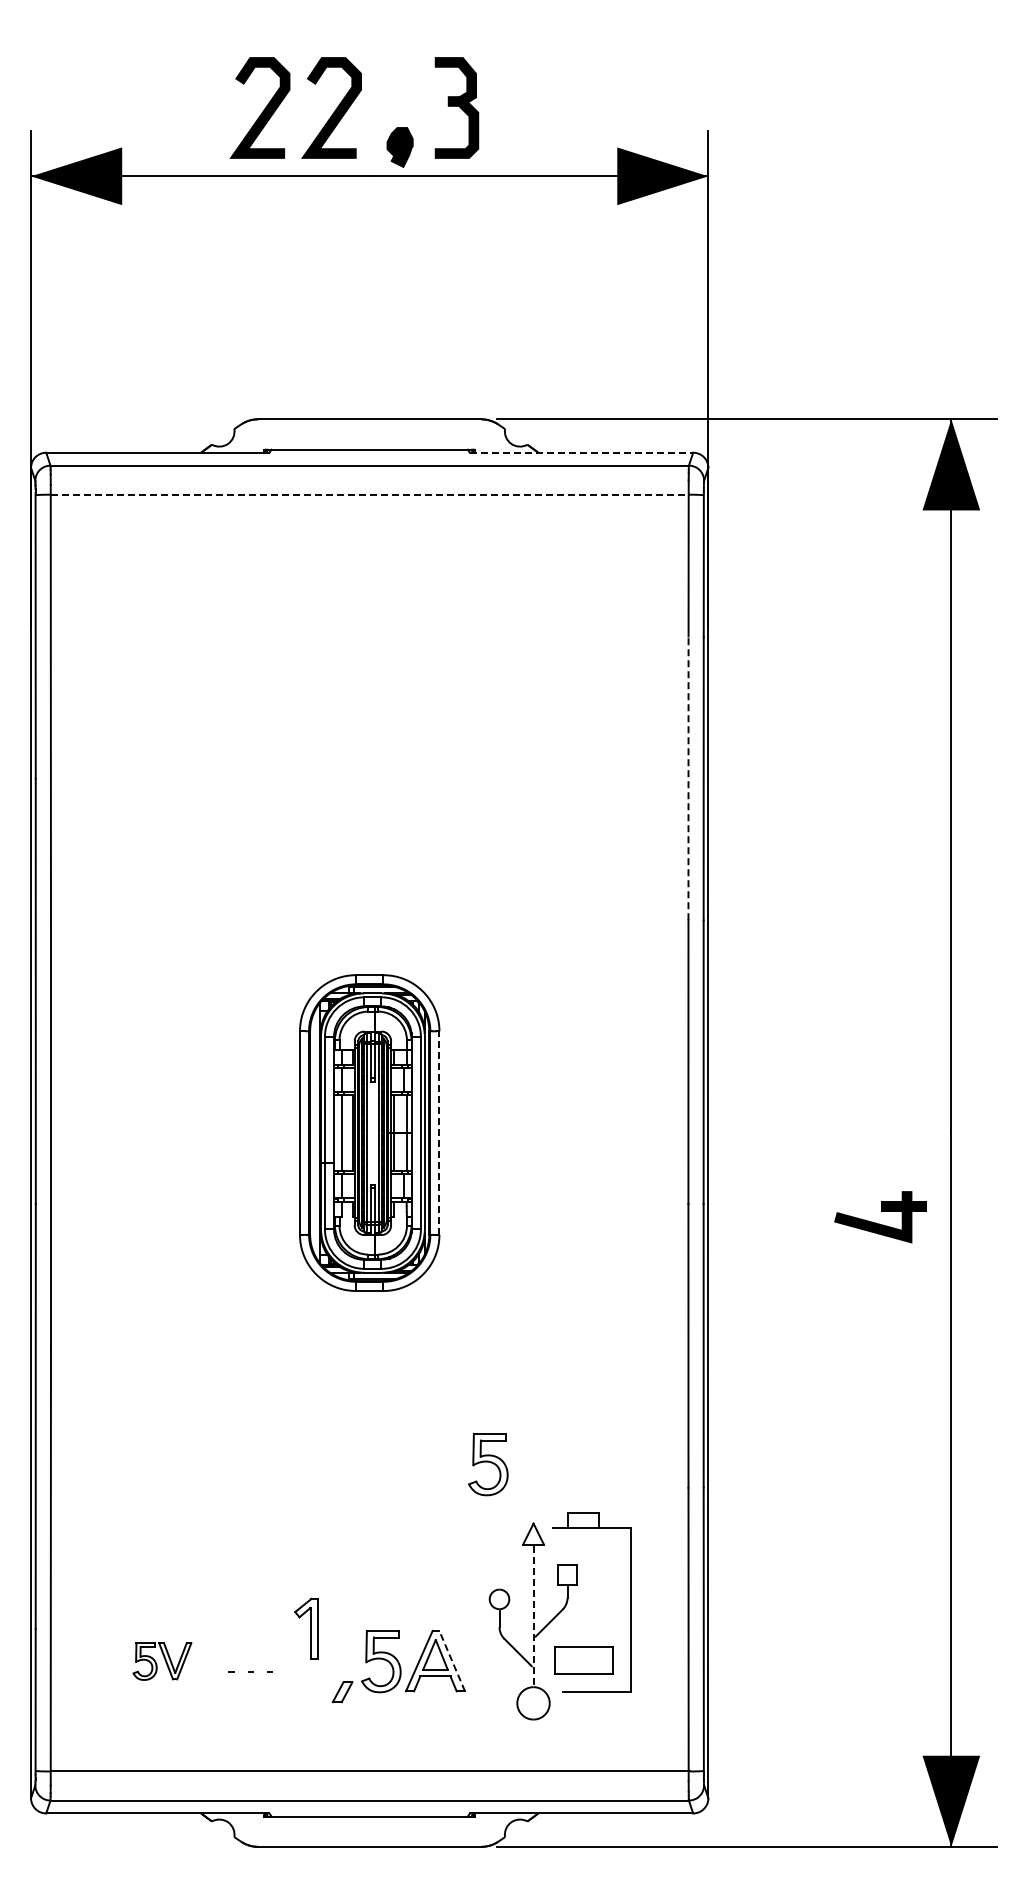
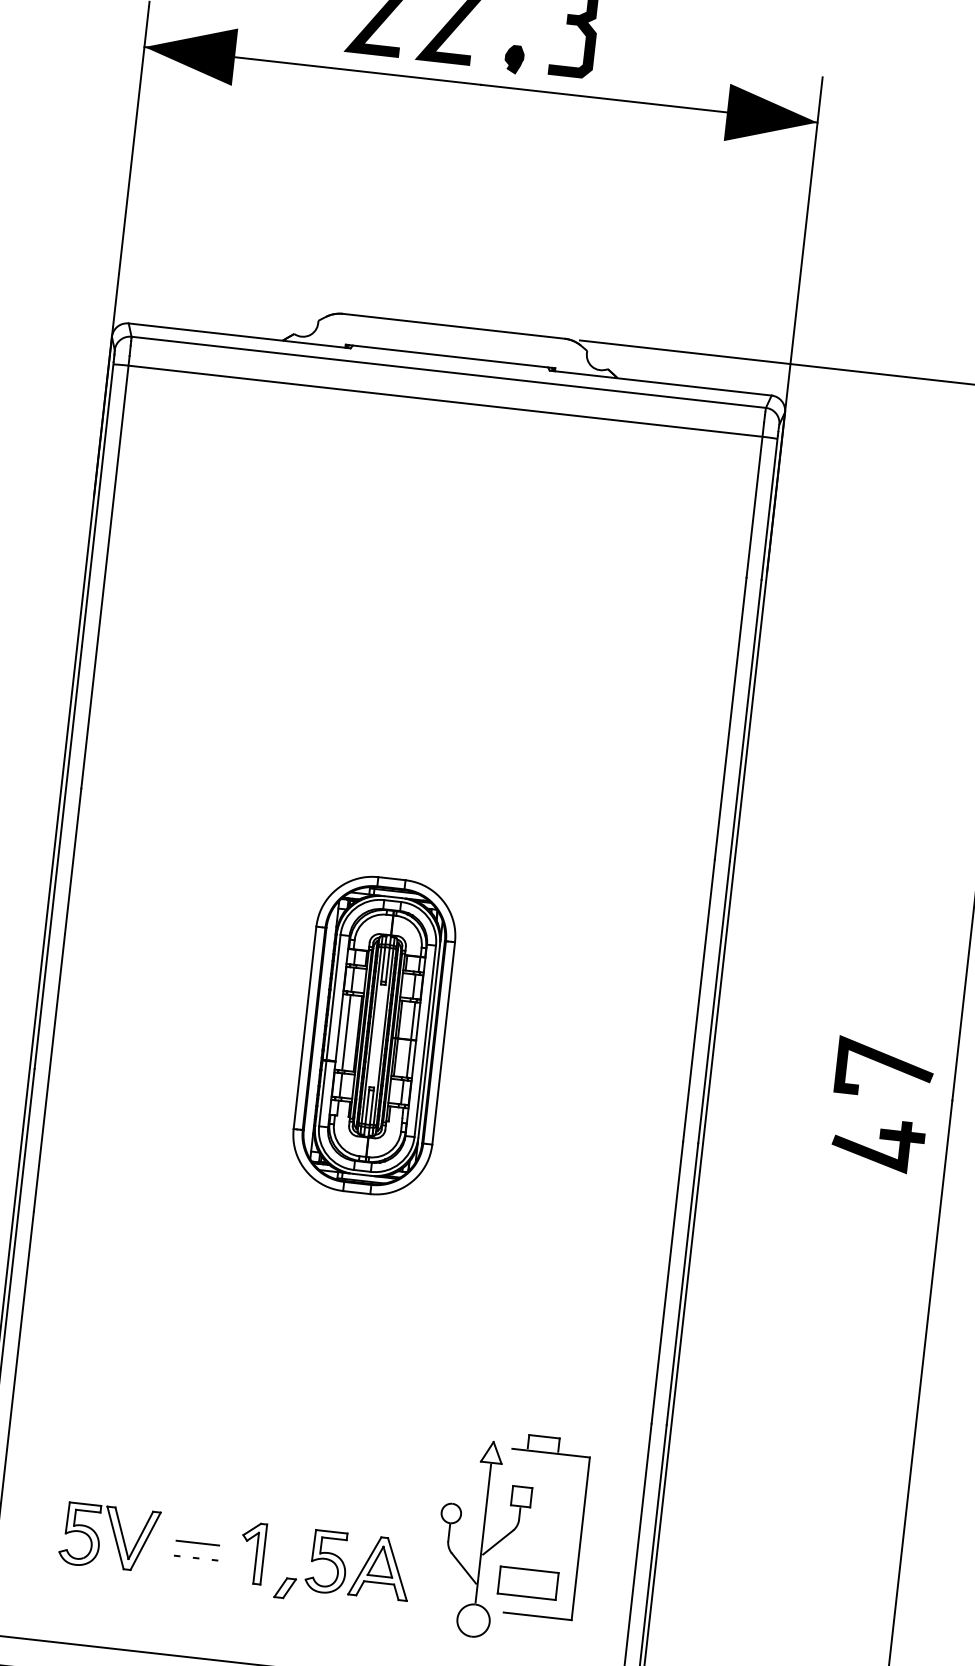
part: (399, 147) -> (513, 59), size x0.71
line: (581, 452) -> (660, 382), dashed -> solid
line: (369, 494) -> (445, 400), dashed -> solid
line: (688, 778) -> (730, 718), dashed -> solid
line: (880, 1105) -> (885, 1065), added
line: (439, 1133) -> (443, 1043), dashed -> solid
part: (881, 1211) -> (879, 1139), moved
part: (488, 1464) -> (455, 1378), removed
line: (533, 1615) -> (483, 1533), dashed -> solid
part: (306, 1628) -> (252, 1552), moved
line: (250, 1657) -> (197, 1543), added
part: (162, 1661) -> (109, 1537), size x1.67
line: (452, 1661) -> (397, 1569), dashed -> solid

